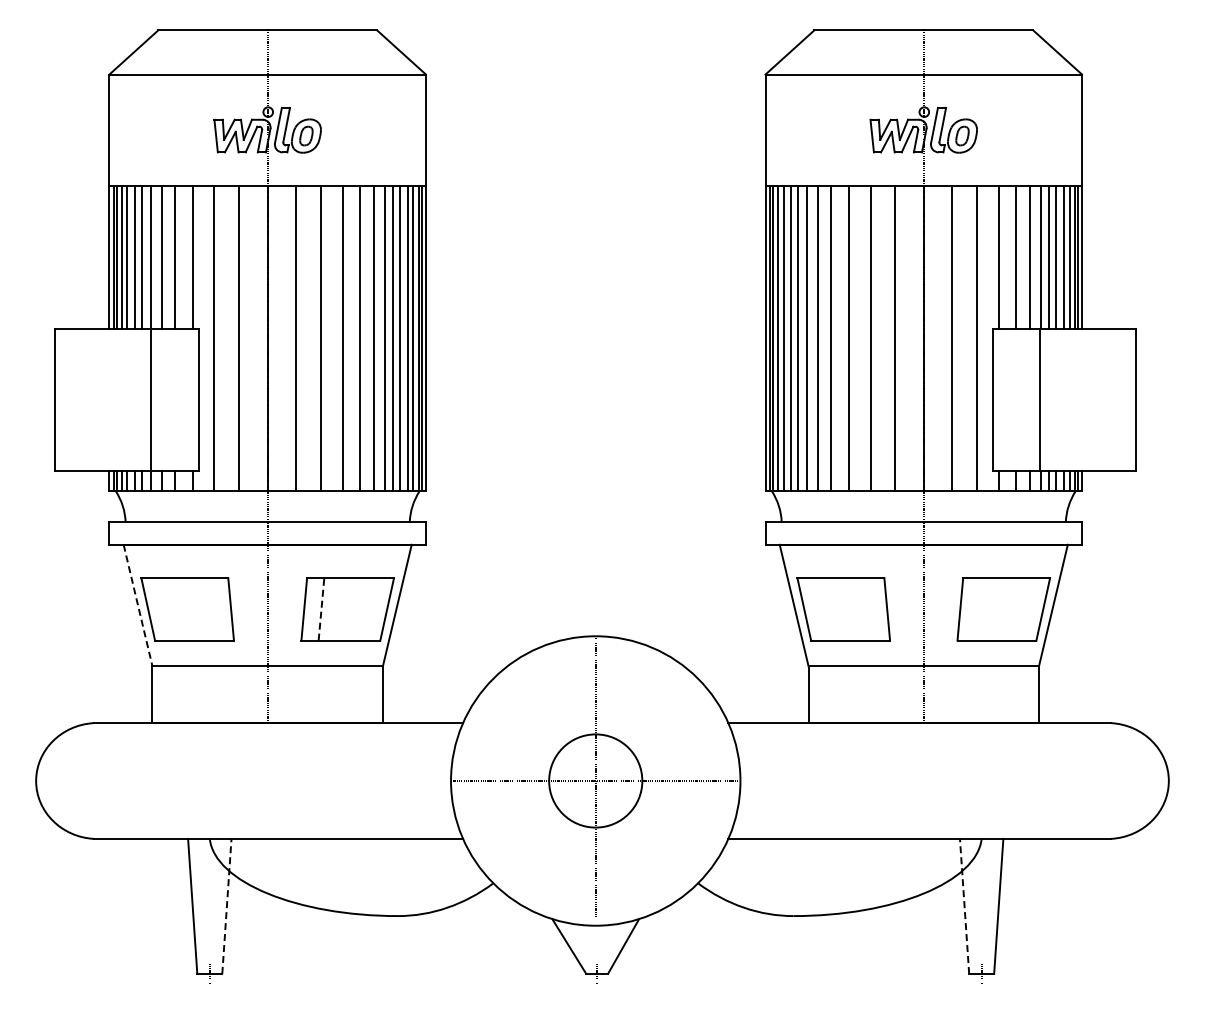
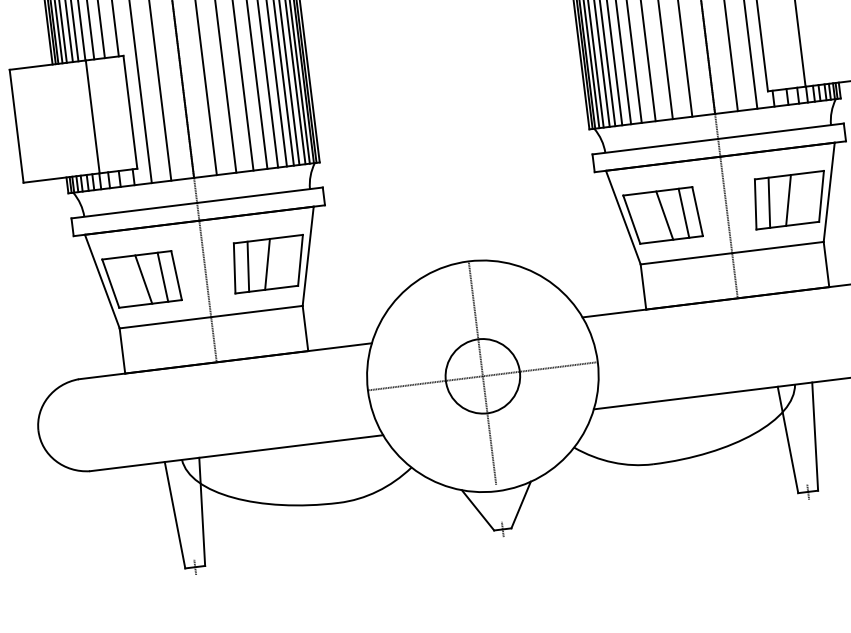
line: (138, 606) -> (102, 282), dashed -> solid
line: (321, 608) -> (248, 266), dashed -> solid
line: (189, 609) -> (143, 279), added
line: (213, 609) -> (162, 277), added
line: (345, 609) -> (267, 264), added
line: (845, 609) -> (664, 215), added
line: (869, 609) -> (683, 213), added
line: (977, 609) -> (769, 202), added
line: (1001, 609) -> (788, 200), added
line: (226, 906) -> (201, 511), dashed -> solid
line: (964, 906) -> (787, 440), dashed -> solid

